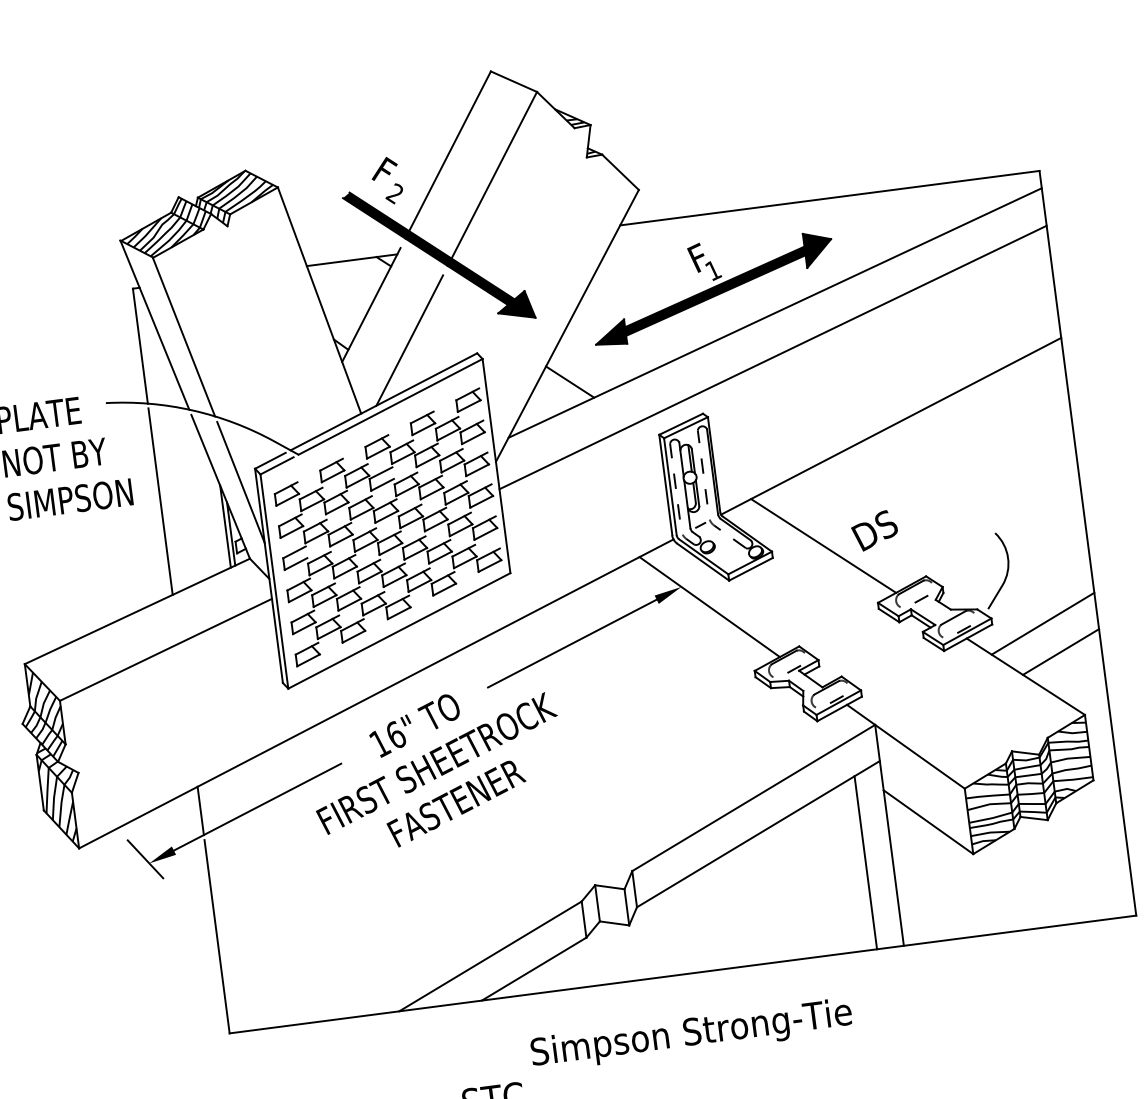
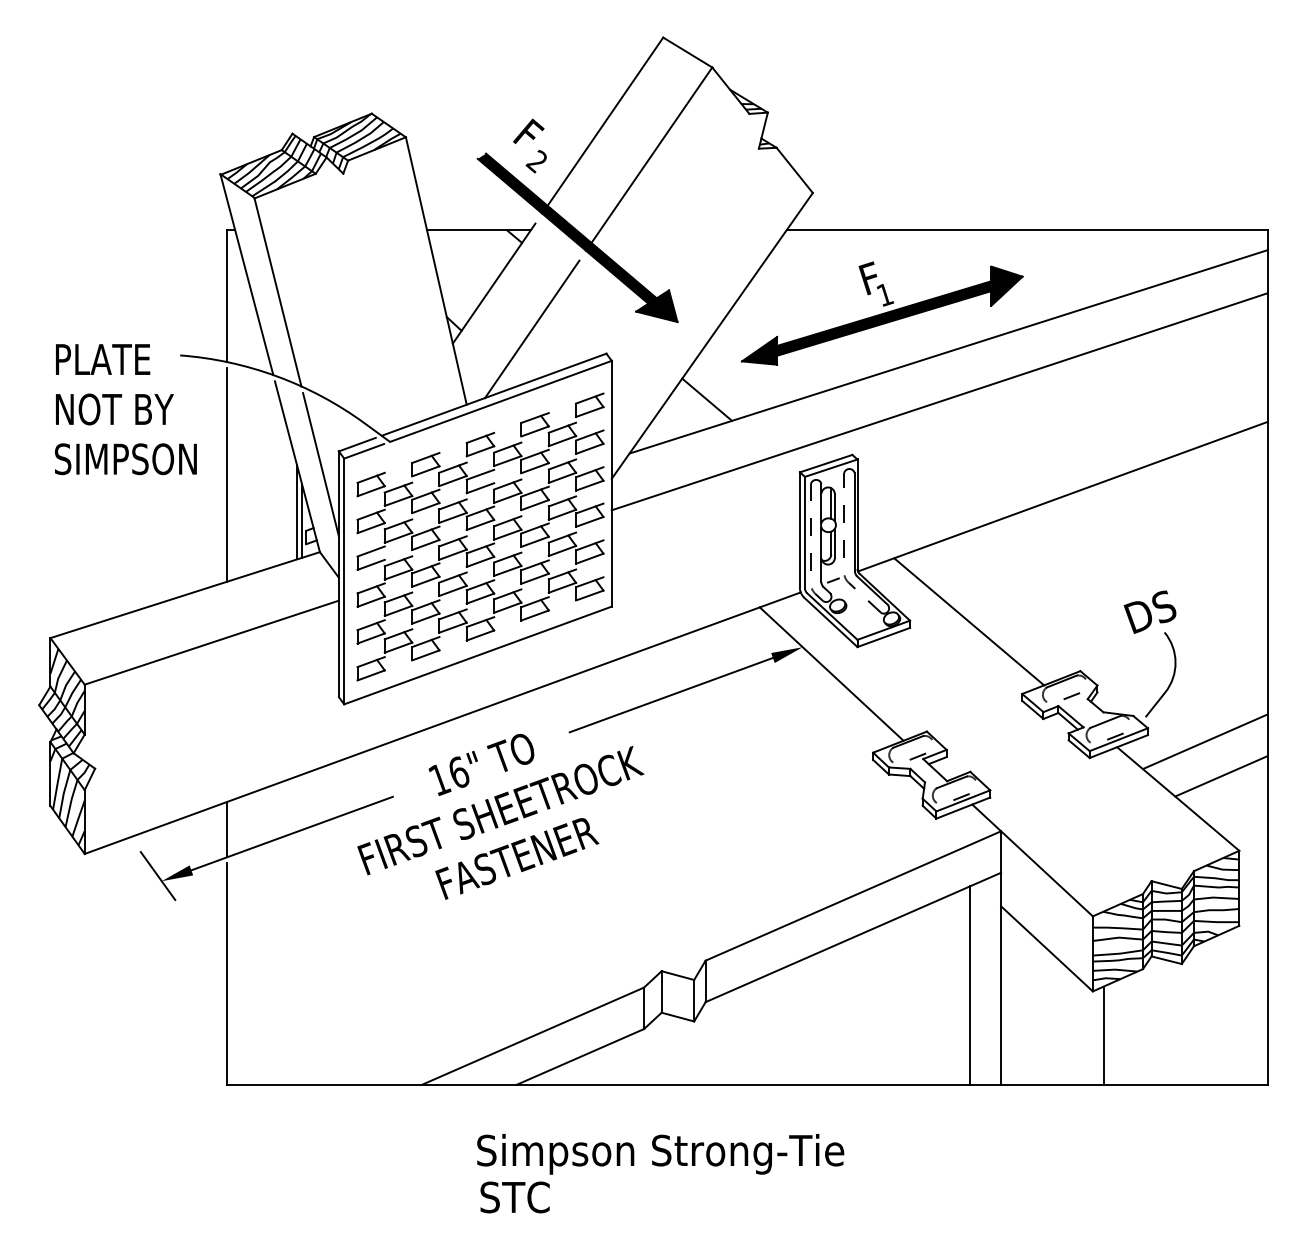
text: (874, 530) -> (1149, 611), moved
line: (987, 892) -> (1103, 1036), added
text: (691, 1035) -> (660, 1154), moved

